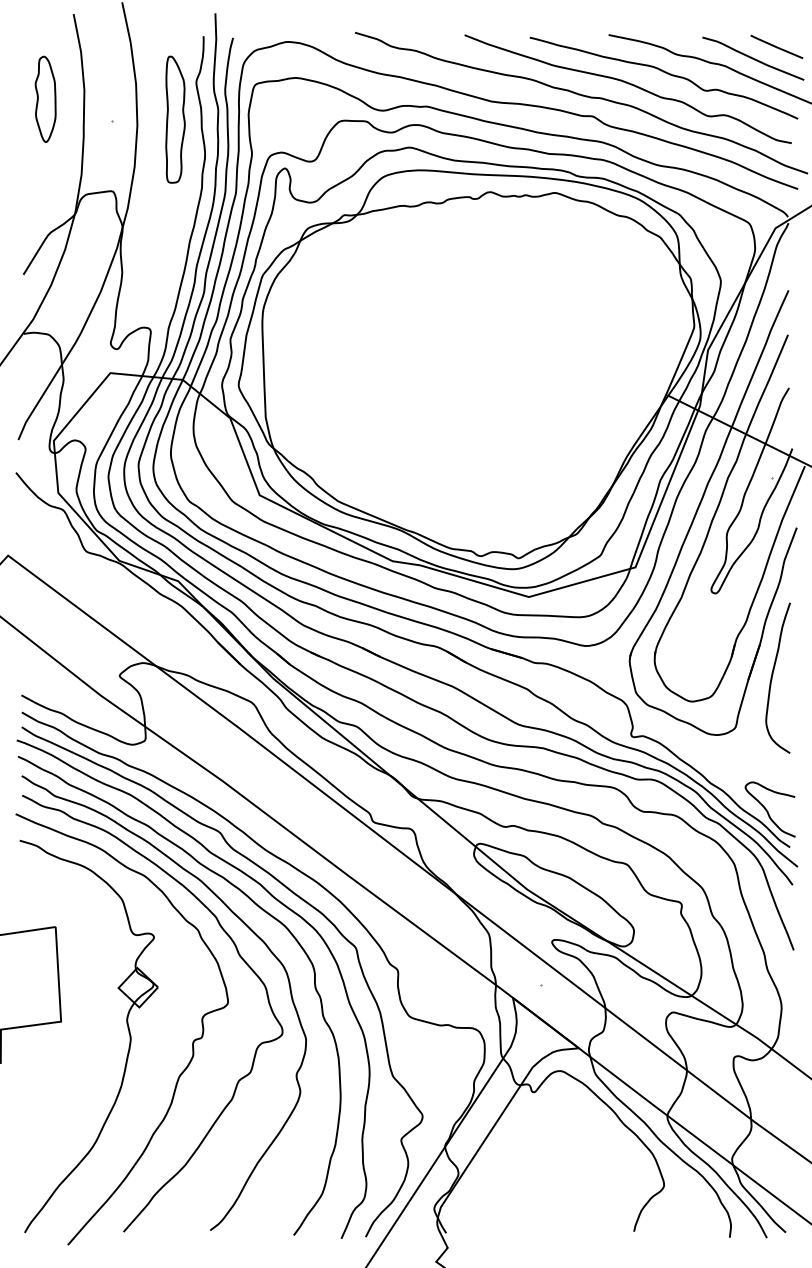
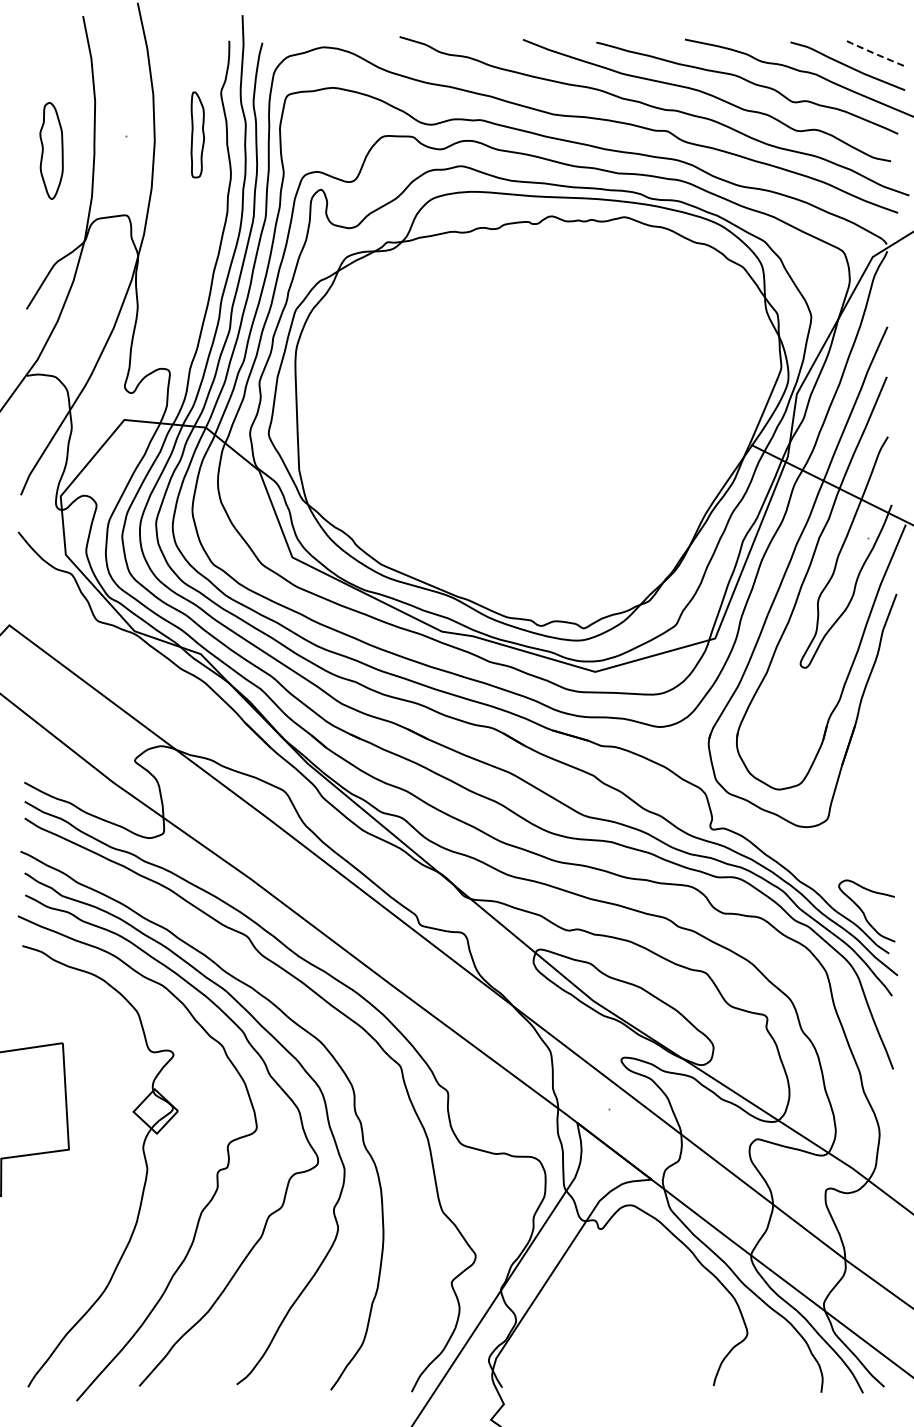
line: (777, 47) -> (874, 53), solid -> dashed
part: (45, 98) -> (51, 150), moved
part: (175, 119) -> (197, 134), size x0.6
curve: (772, 678) -> (869, 763), removed
curve: (273, 897) -> (307, 1010), removed

